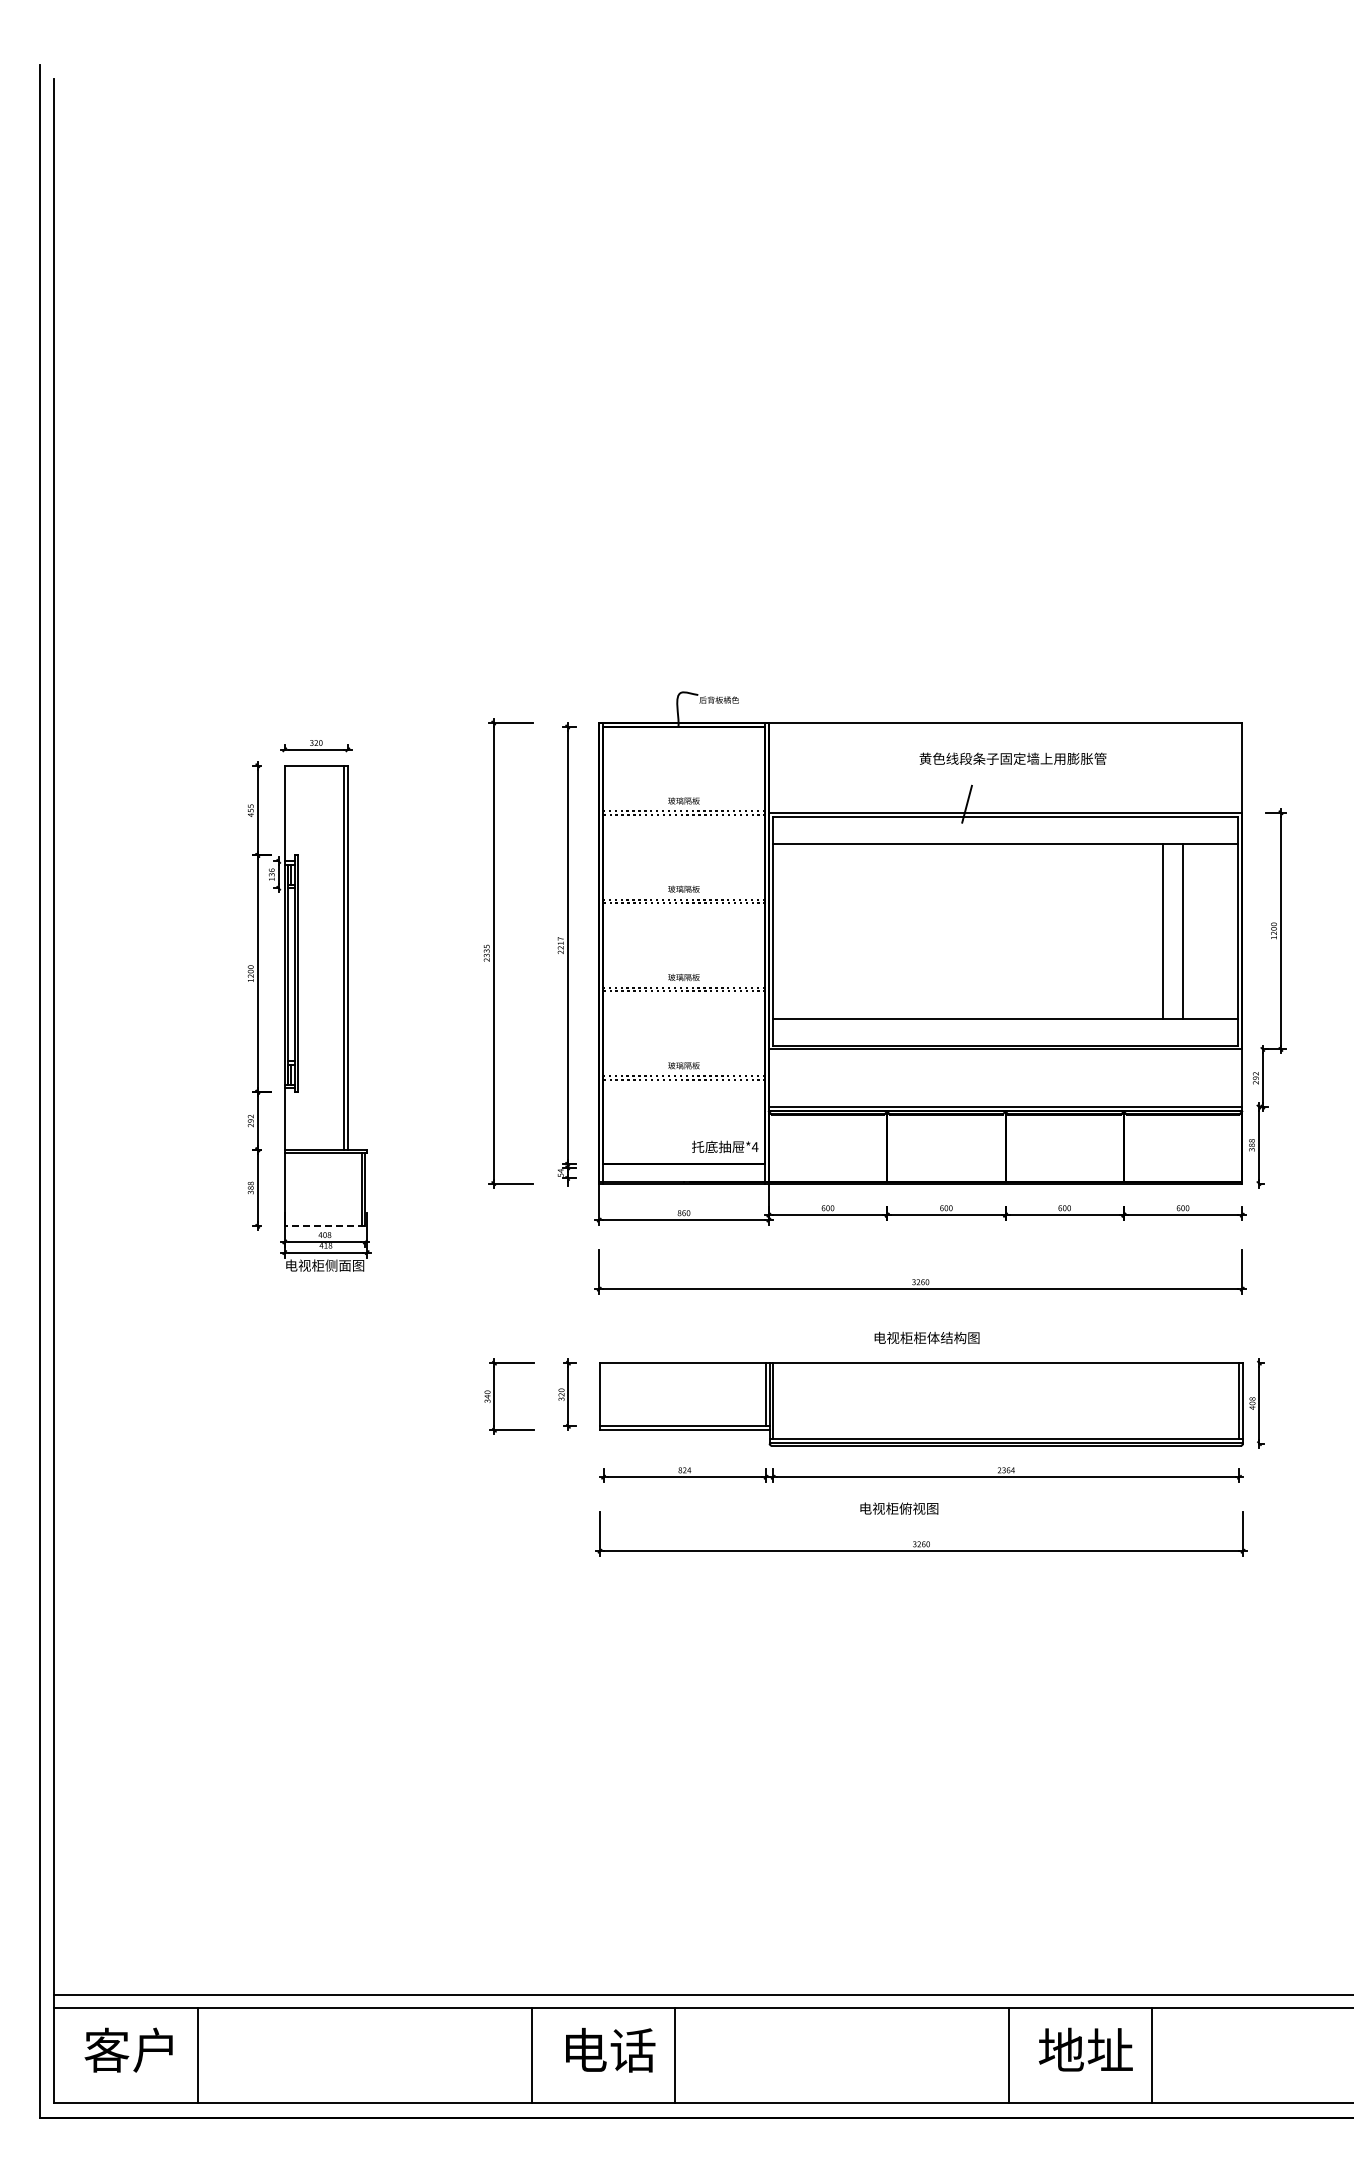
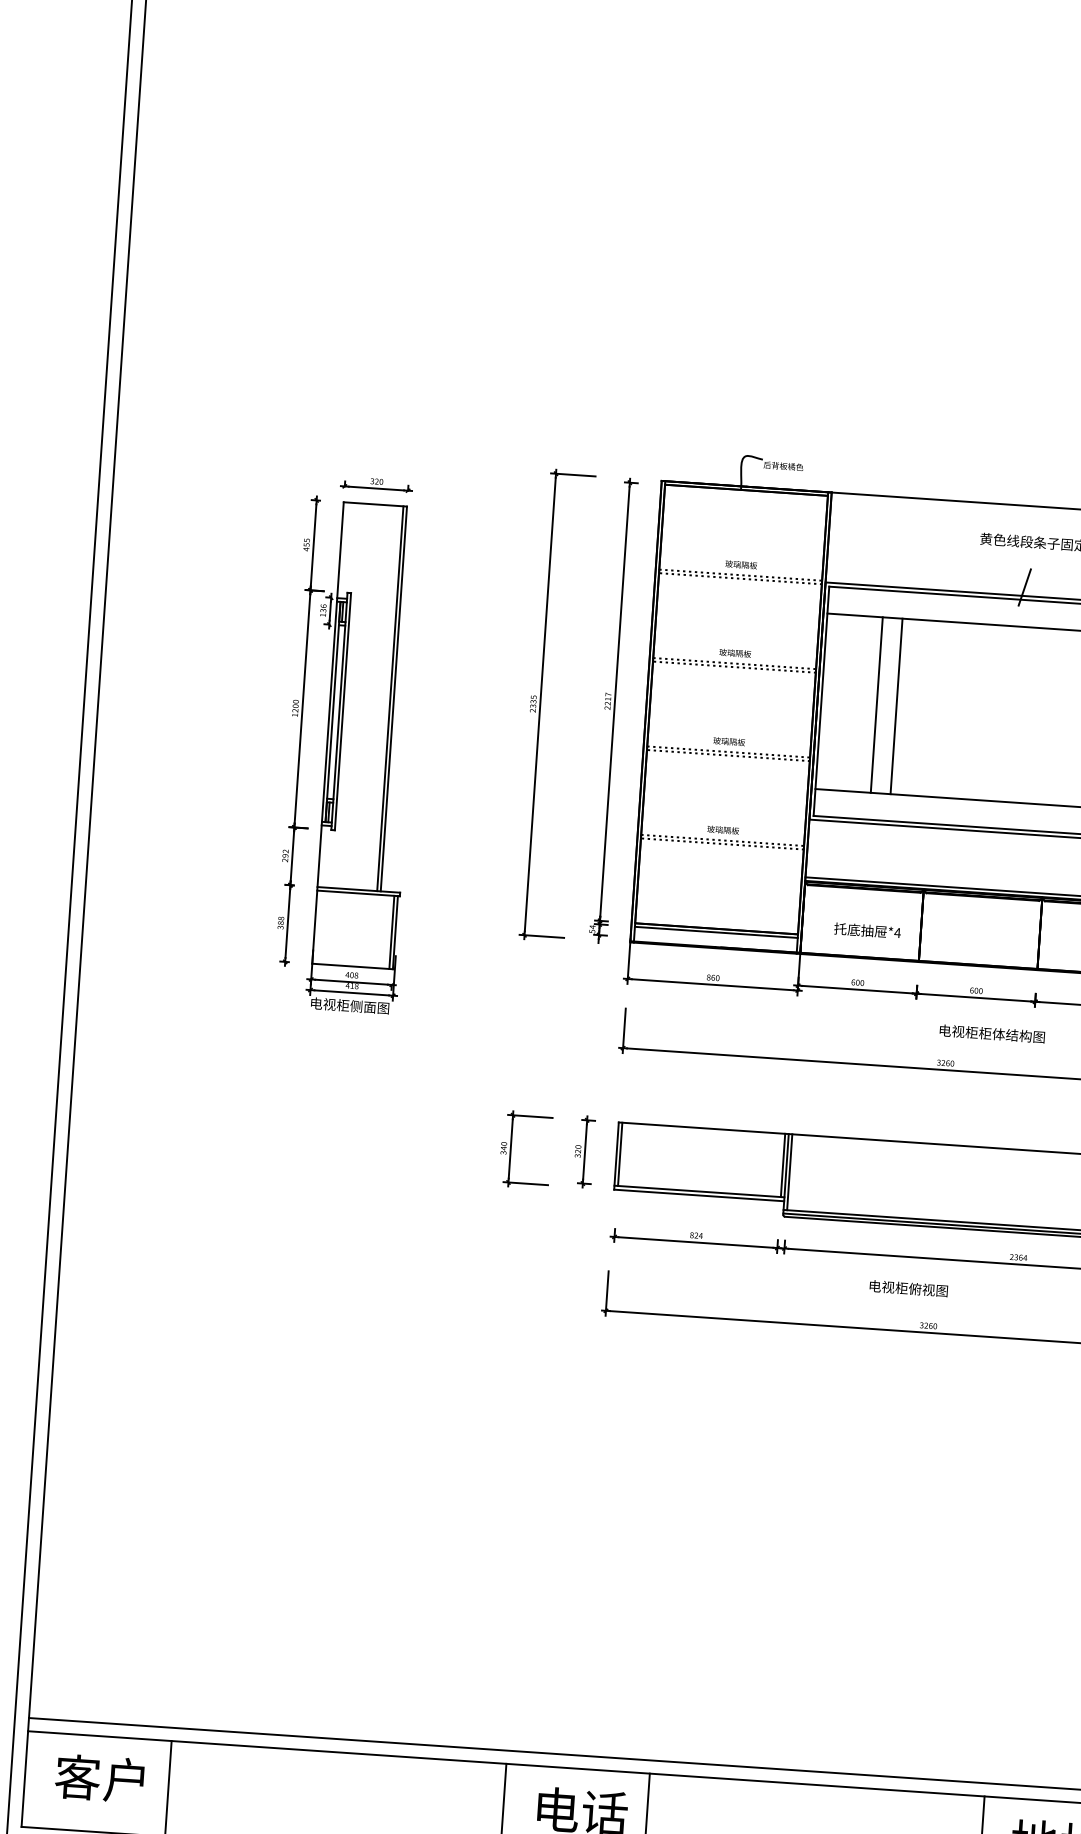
line: (828, 930) -> (877, 704), added
line: (847, 930) -> (896, 705), added
text: (725, 1146) -> (867, 930), moved
line: (683, 1167) -> (715, 932), added
line: (324, 1226) -> (352, 966), dashed -> solid
text: (926, 1337) -> (991, 1033), moved
line: (603, 1394) -> (620, 1154), added

